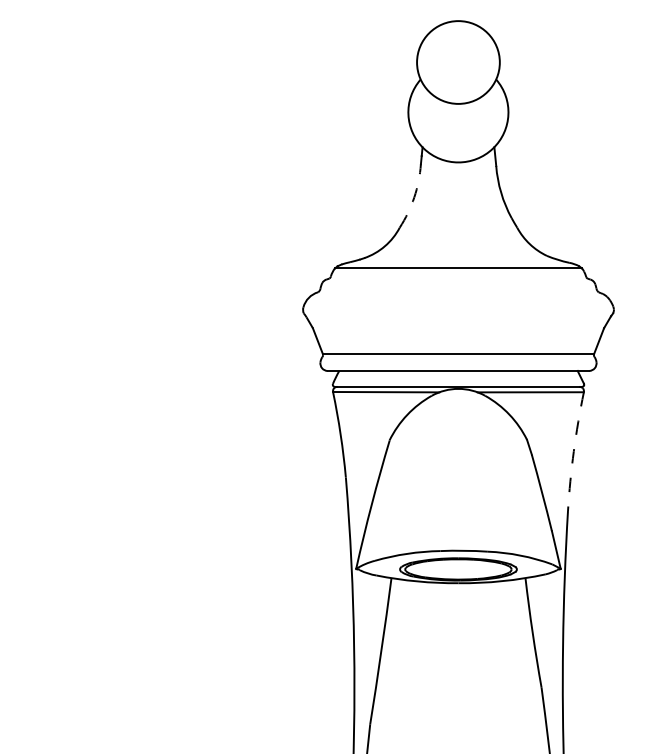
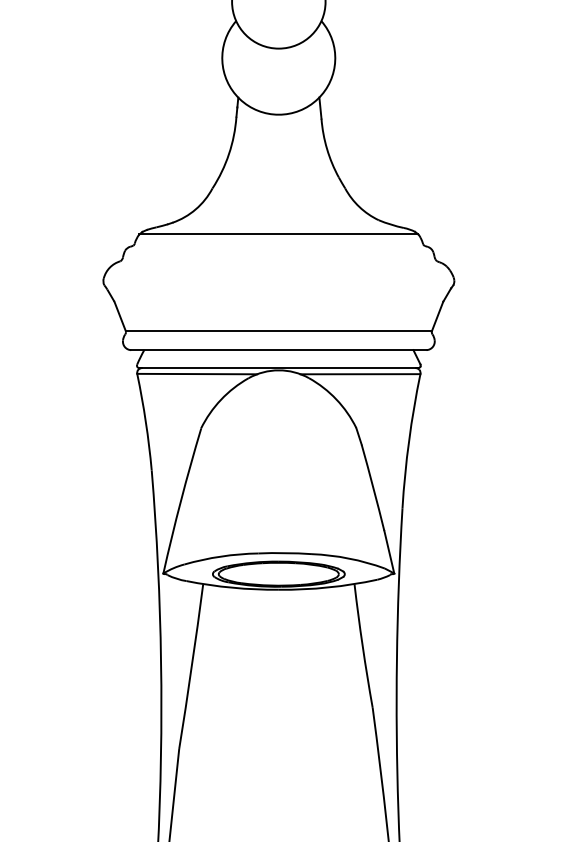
arc: (414, 197) -> (229, 154), dashed -> solid
arc: (573, 451) -> (408, 441), dashed -> solid

